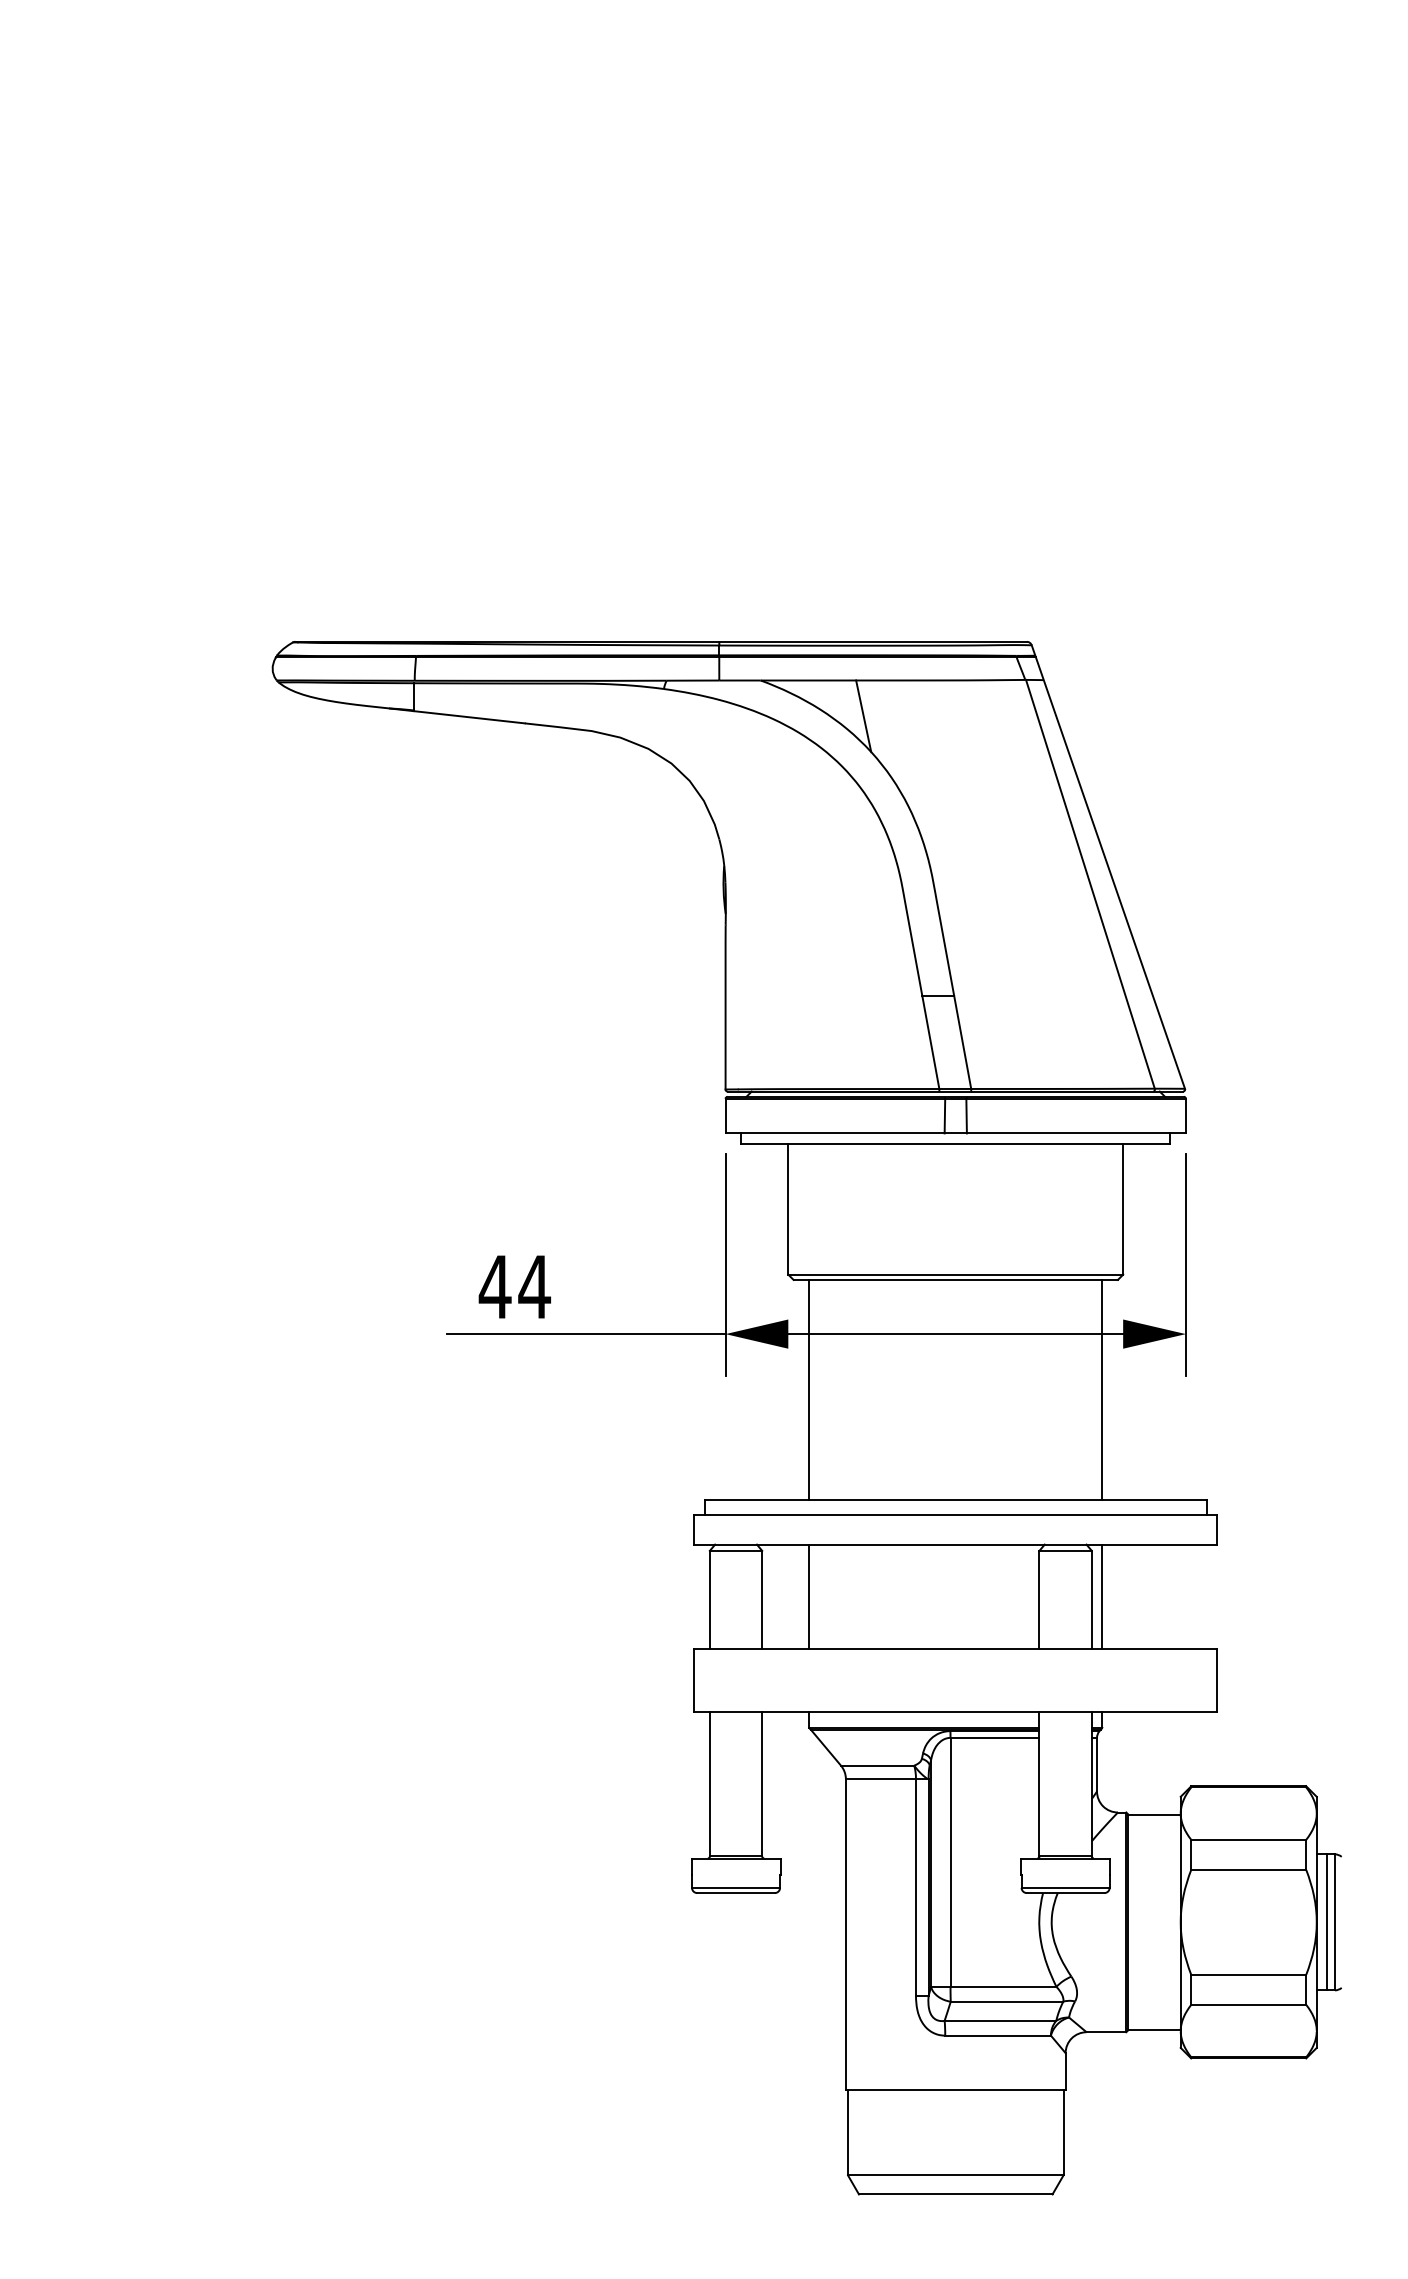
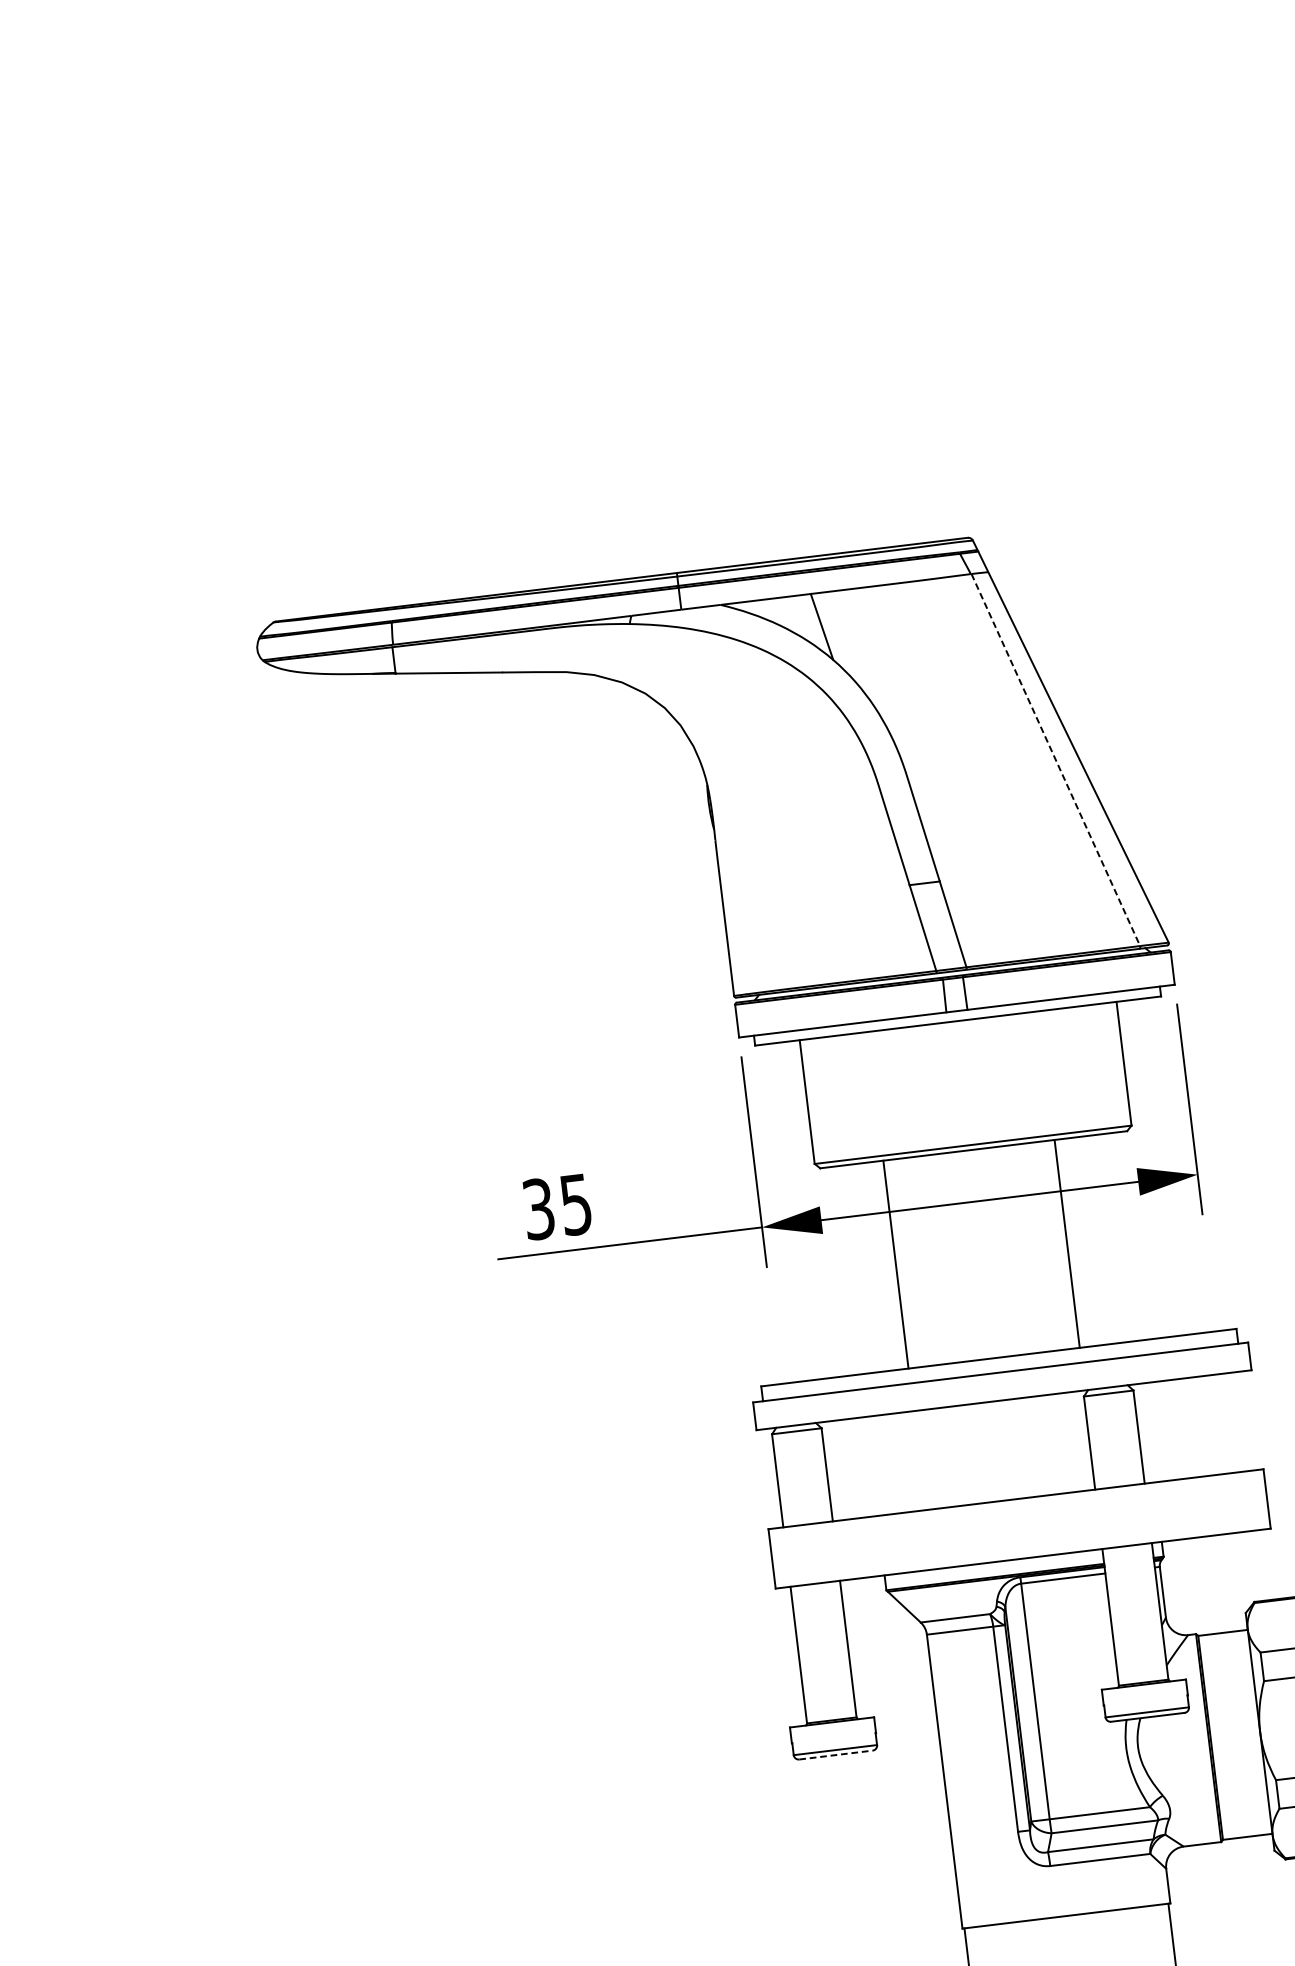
line: (1090, 884) -> (1055, 760), solid -> dashed
text: (514, 1286) -> (556, 1206), 44 -> 35
line: (809, 1389) -> (896, 1264), moved
line: (1102, 1389) -> (1067, 1243), moved
line: (809, 1596) -> (871, 1466), removed
line: (1102, 1596) -> (1148, 1432), removed
line: (736, 1893) -> (836, 1755), solid -> dashed

